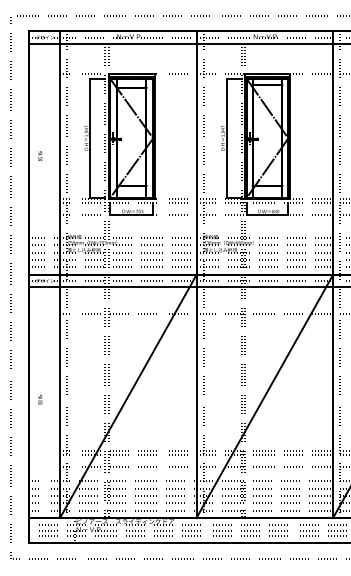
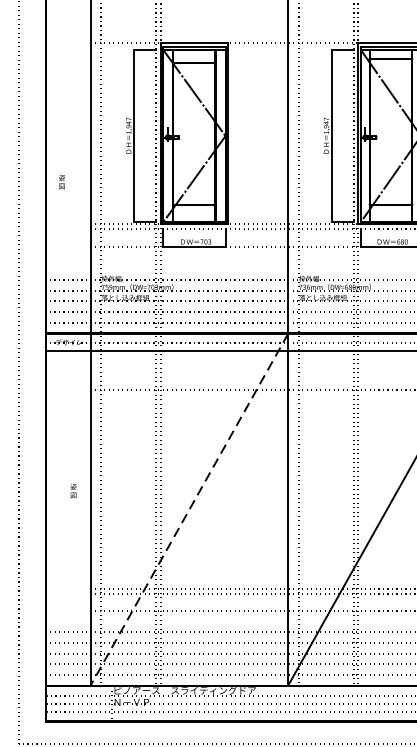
text: (40, 155) -> (62, 181), moved
line: (128, 396) -> (189, 509), solid -> dashed
text: (40, 399) -> (73, 490), moved

